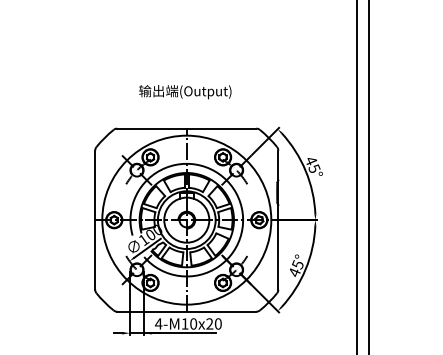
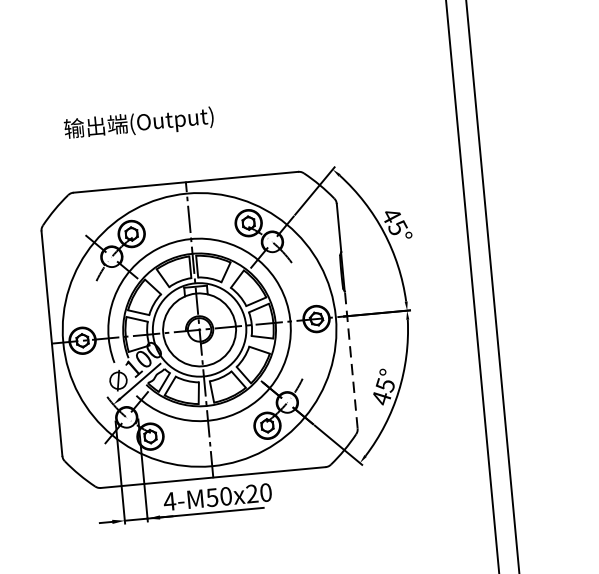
text: (185, 92) -> (139, 124), moved
line: (278, 246) -> (351, 358), solid -> dashed
text: (184, 323) -> (211, 496), 4-M10x20 -> 4-M50x20

